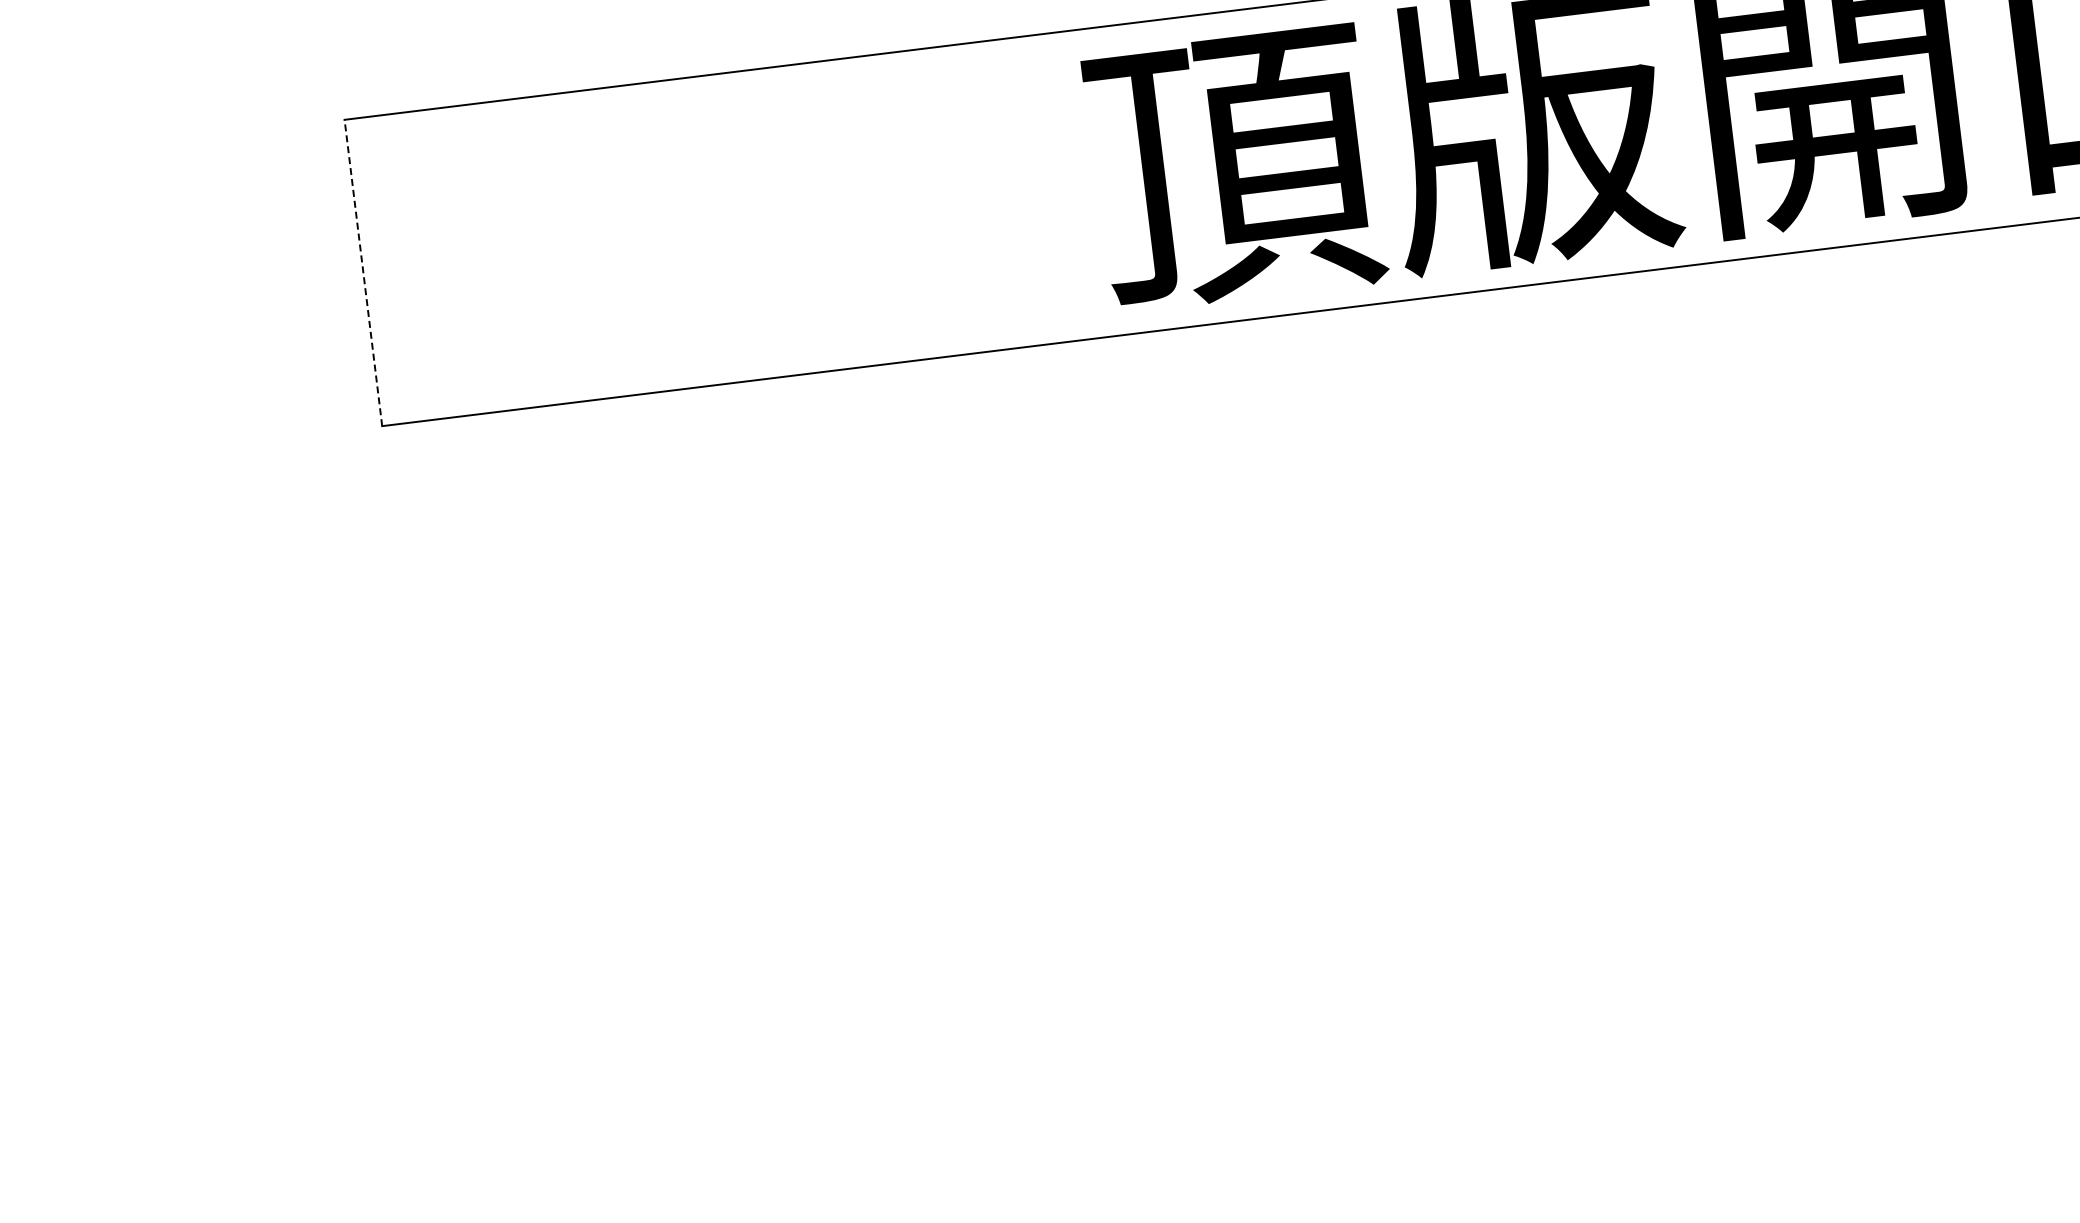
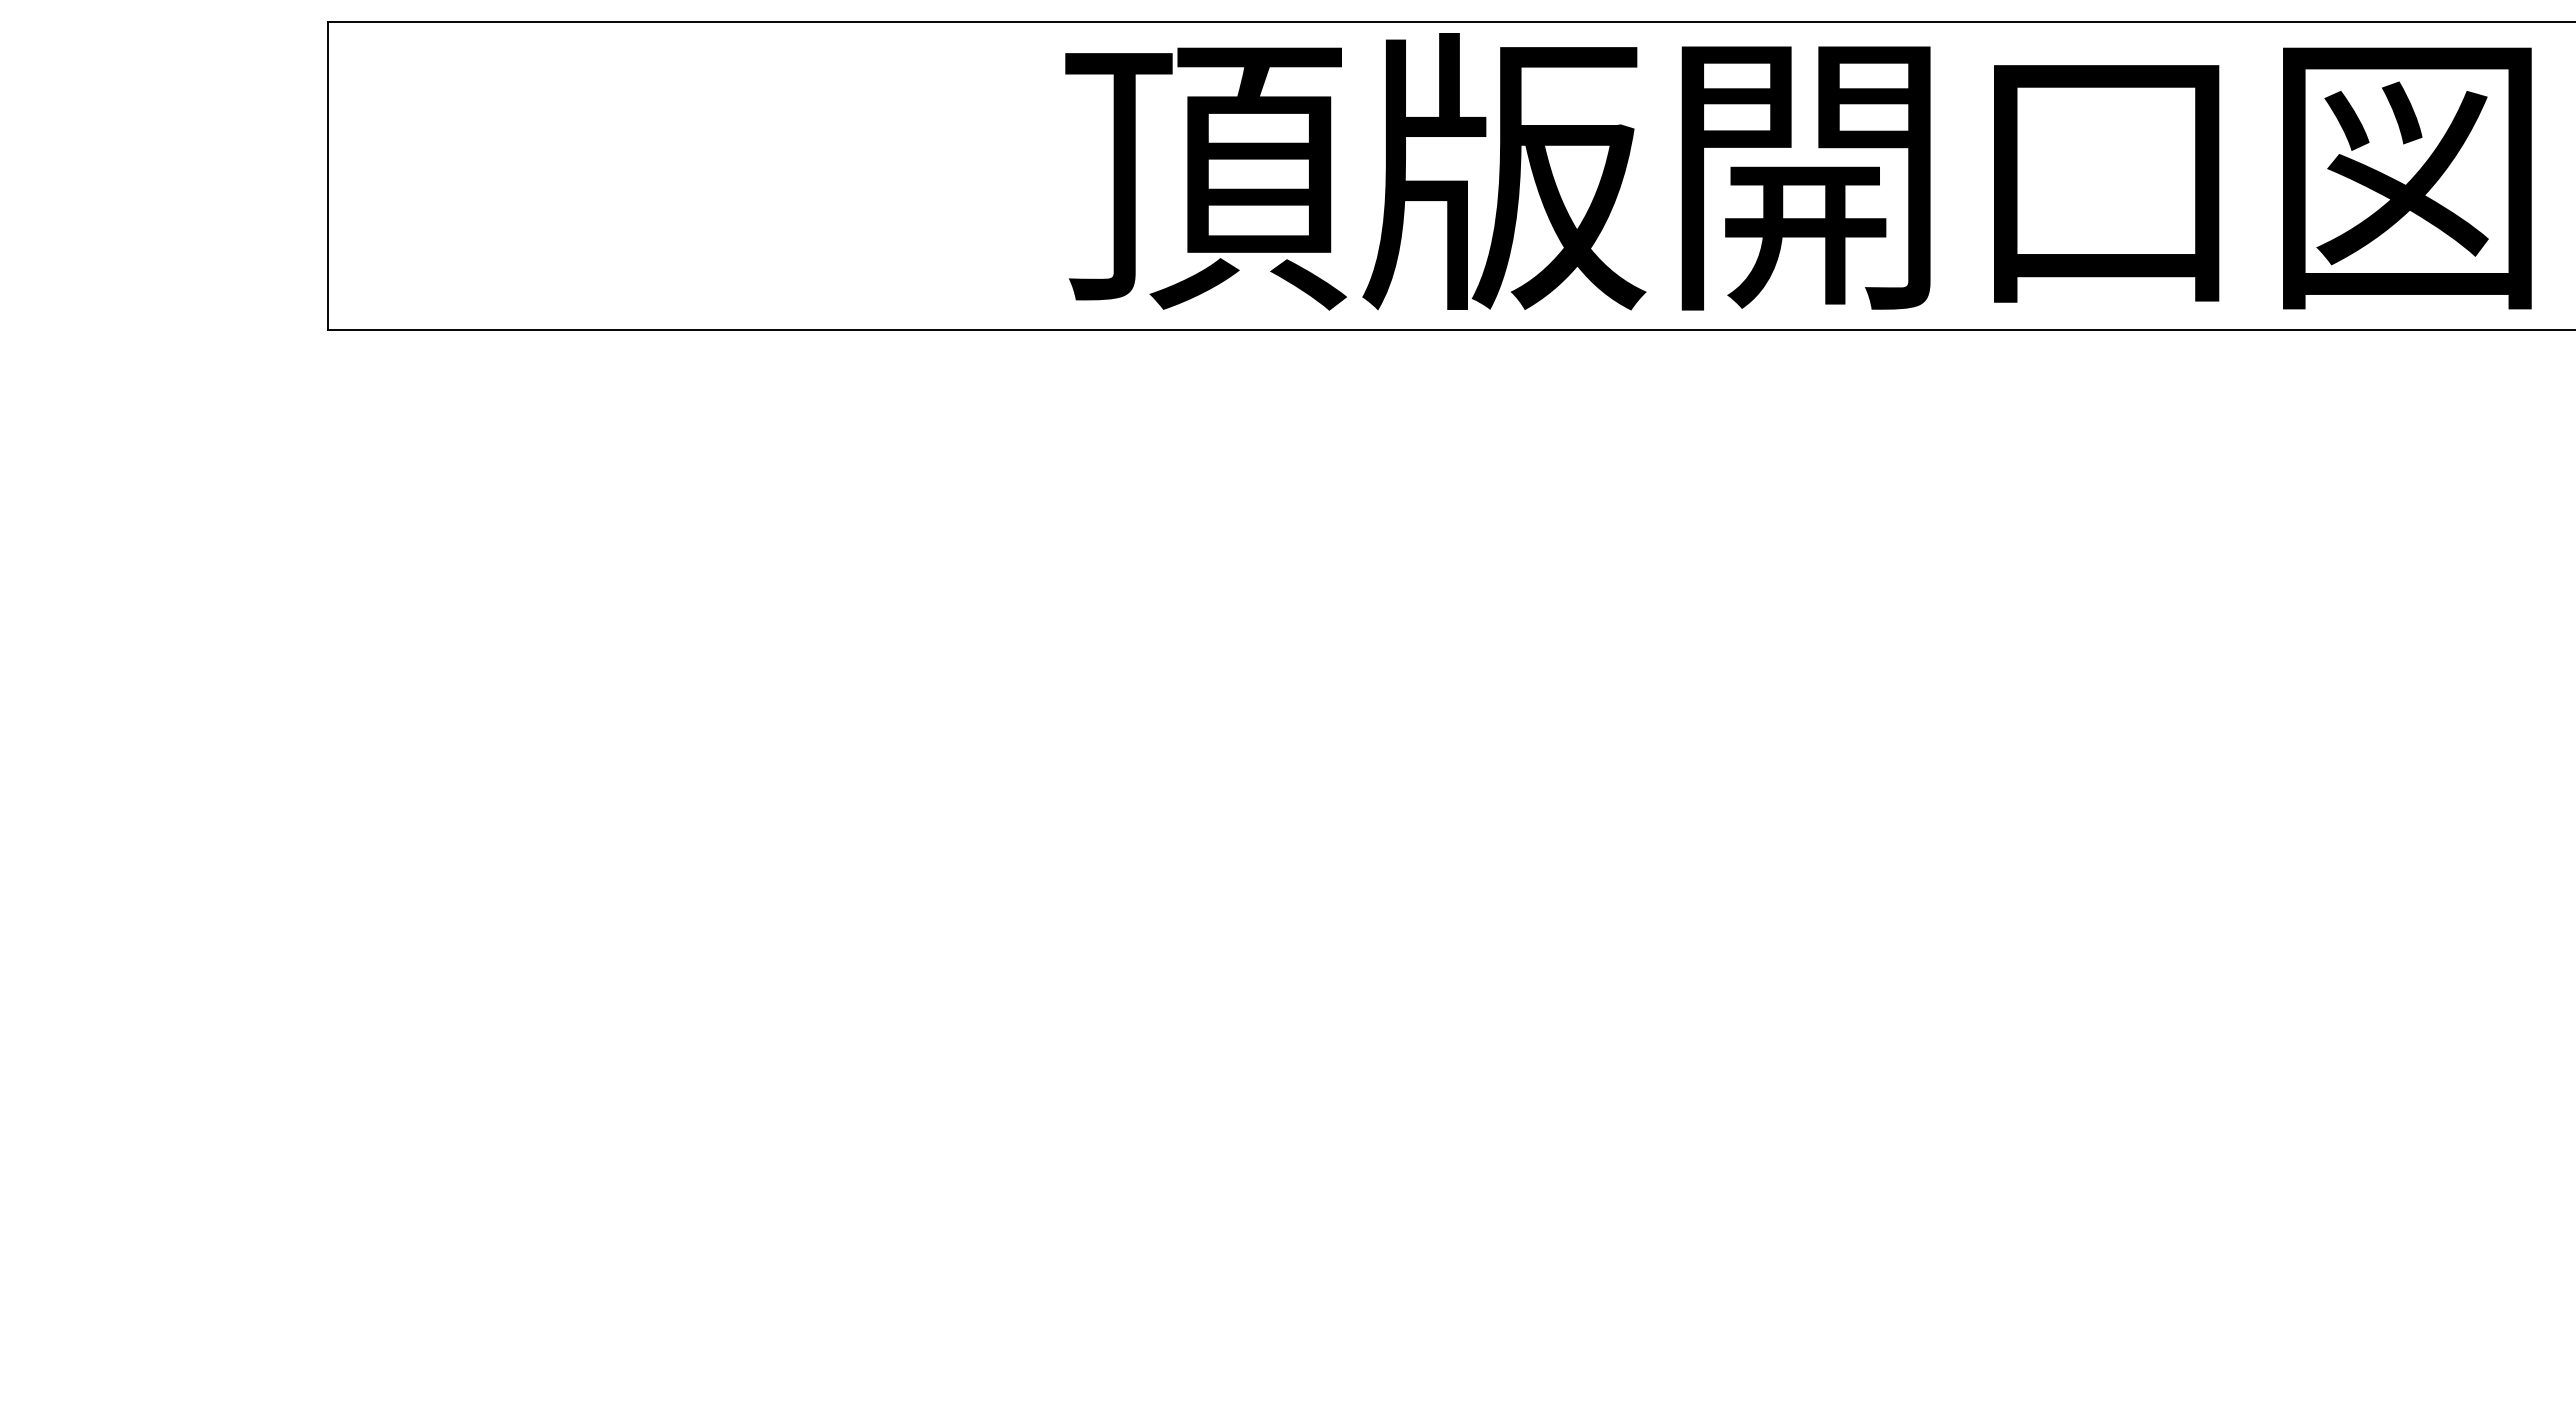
line: (362, 272) -> (327, 175), dashed -> solid

